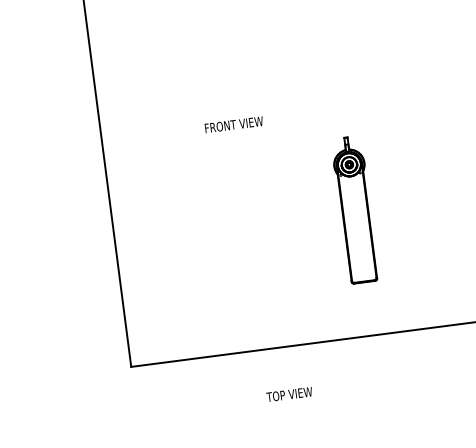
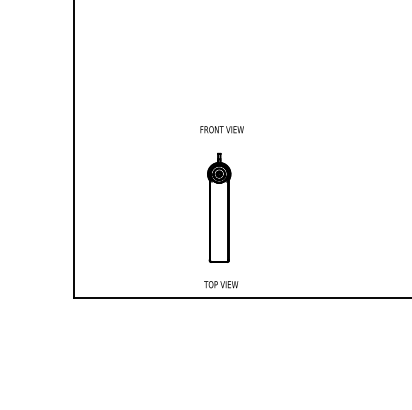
text: (233, 124) -> (221, 129), moved
part: (355, 209) -> (219, 207), moved
text: (289, 394) -> (221, 284), moved

